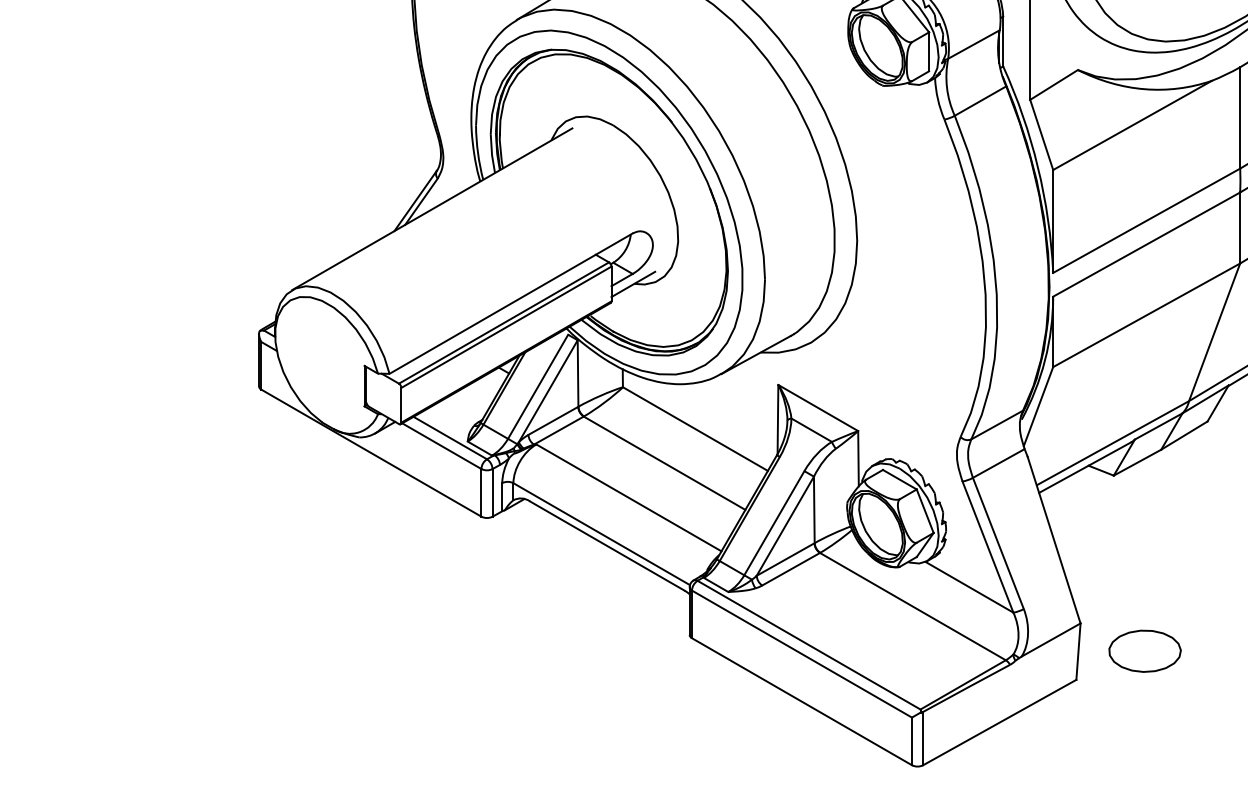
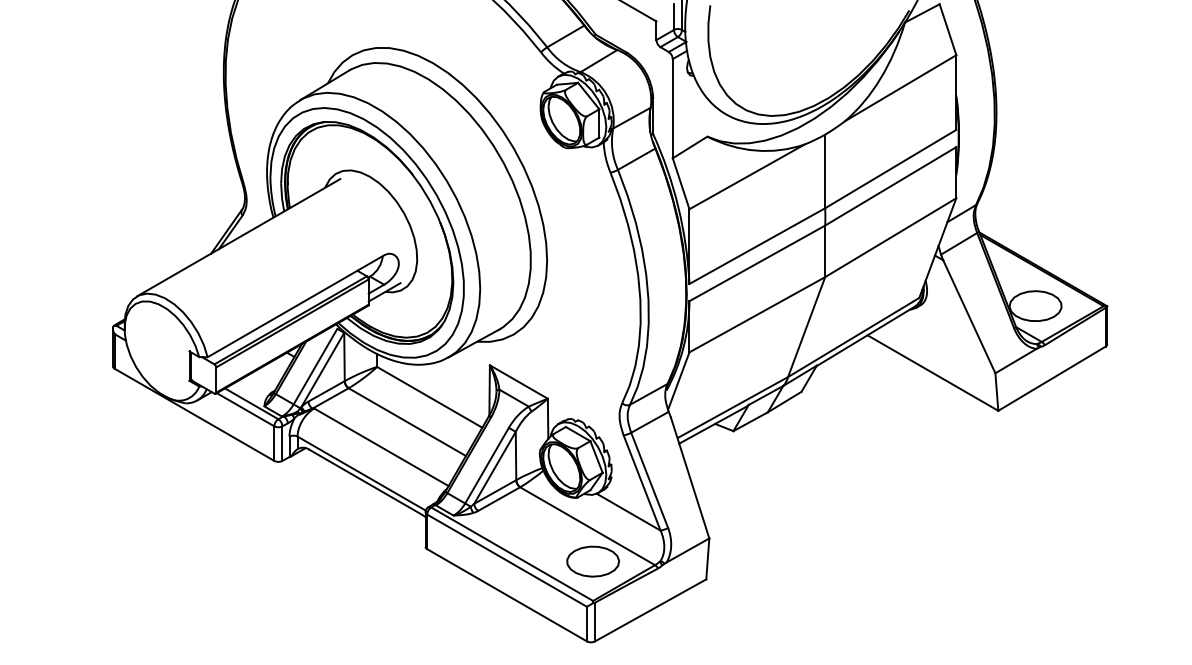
part: (1144, 651) -> (592, 561), moved

